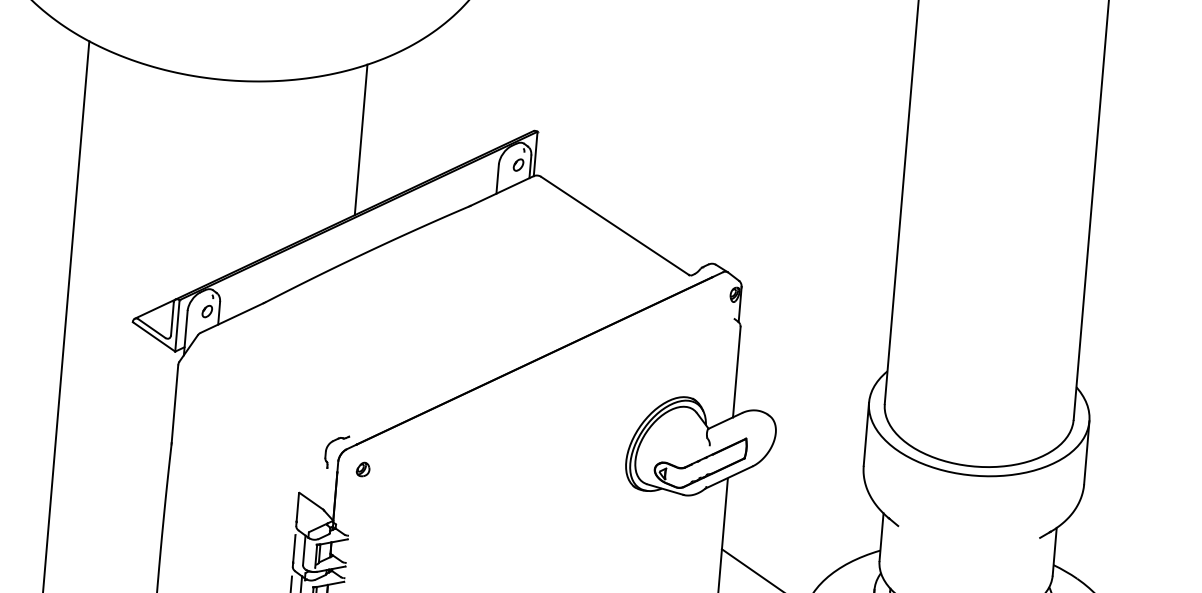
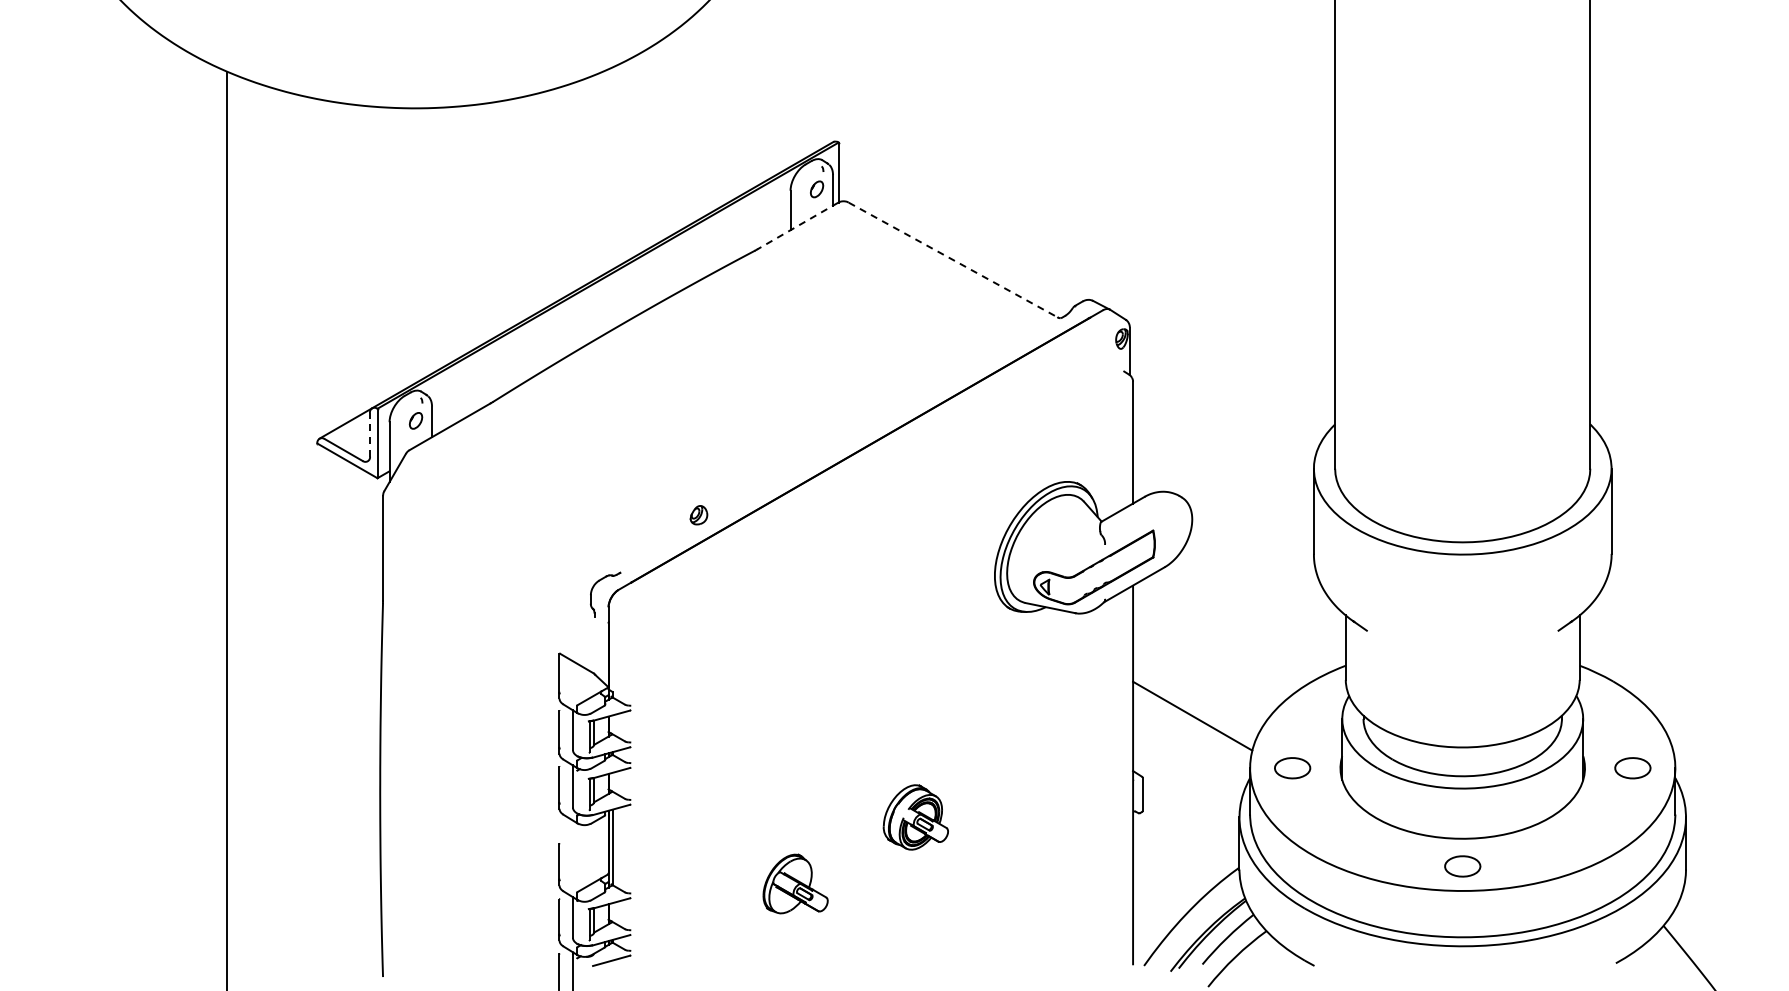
line: (361, 140) -> (603, 173), removed
line: (501, 191) -> (797, 226), solid -> dashed
line: (615, 226) -> (953, 260), solid -> dashed
line: (172, 318) -> (370, 434), solid -> dashed
part: (362, 469) -> (698, 515), moved

